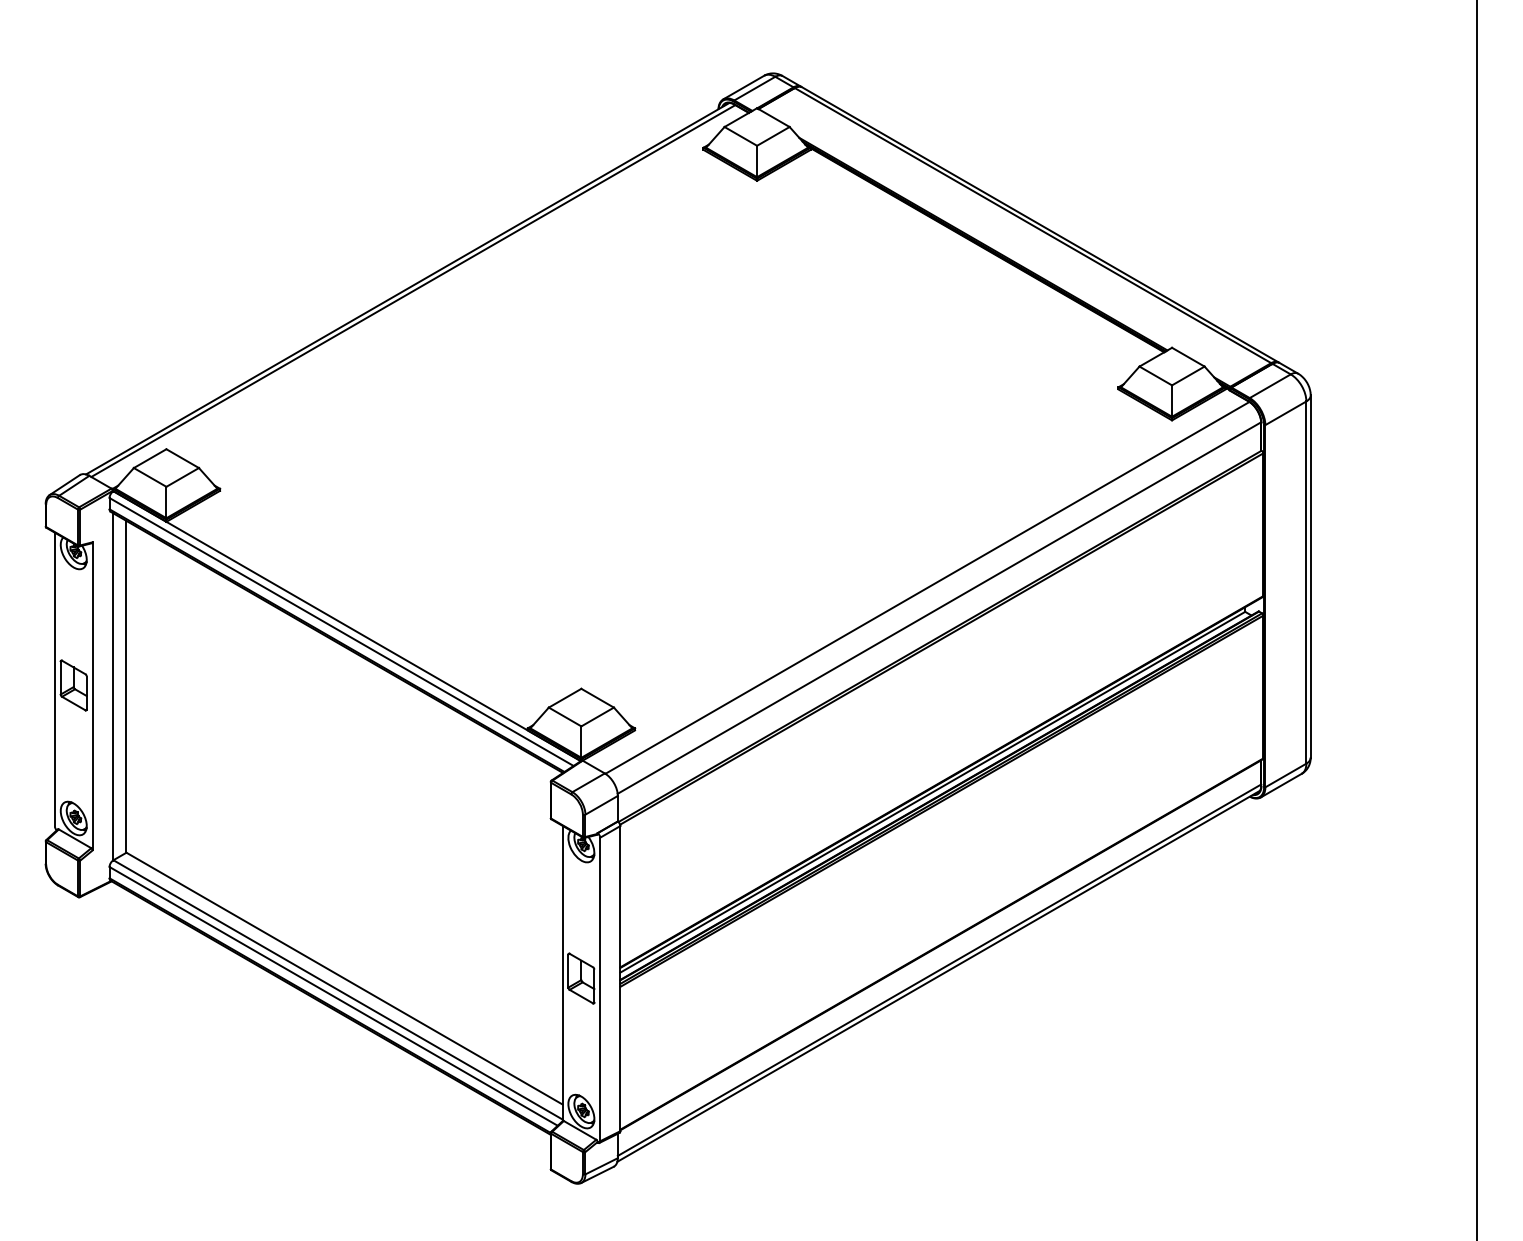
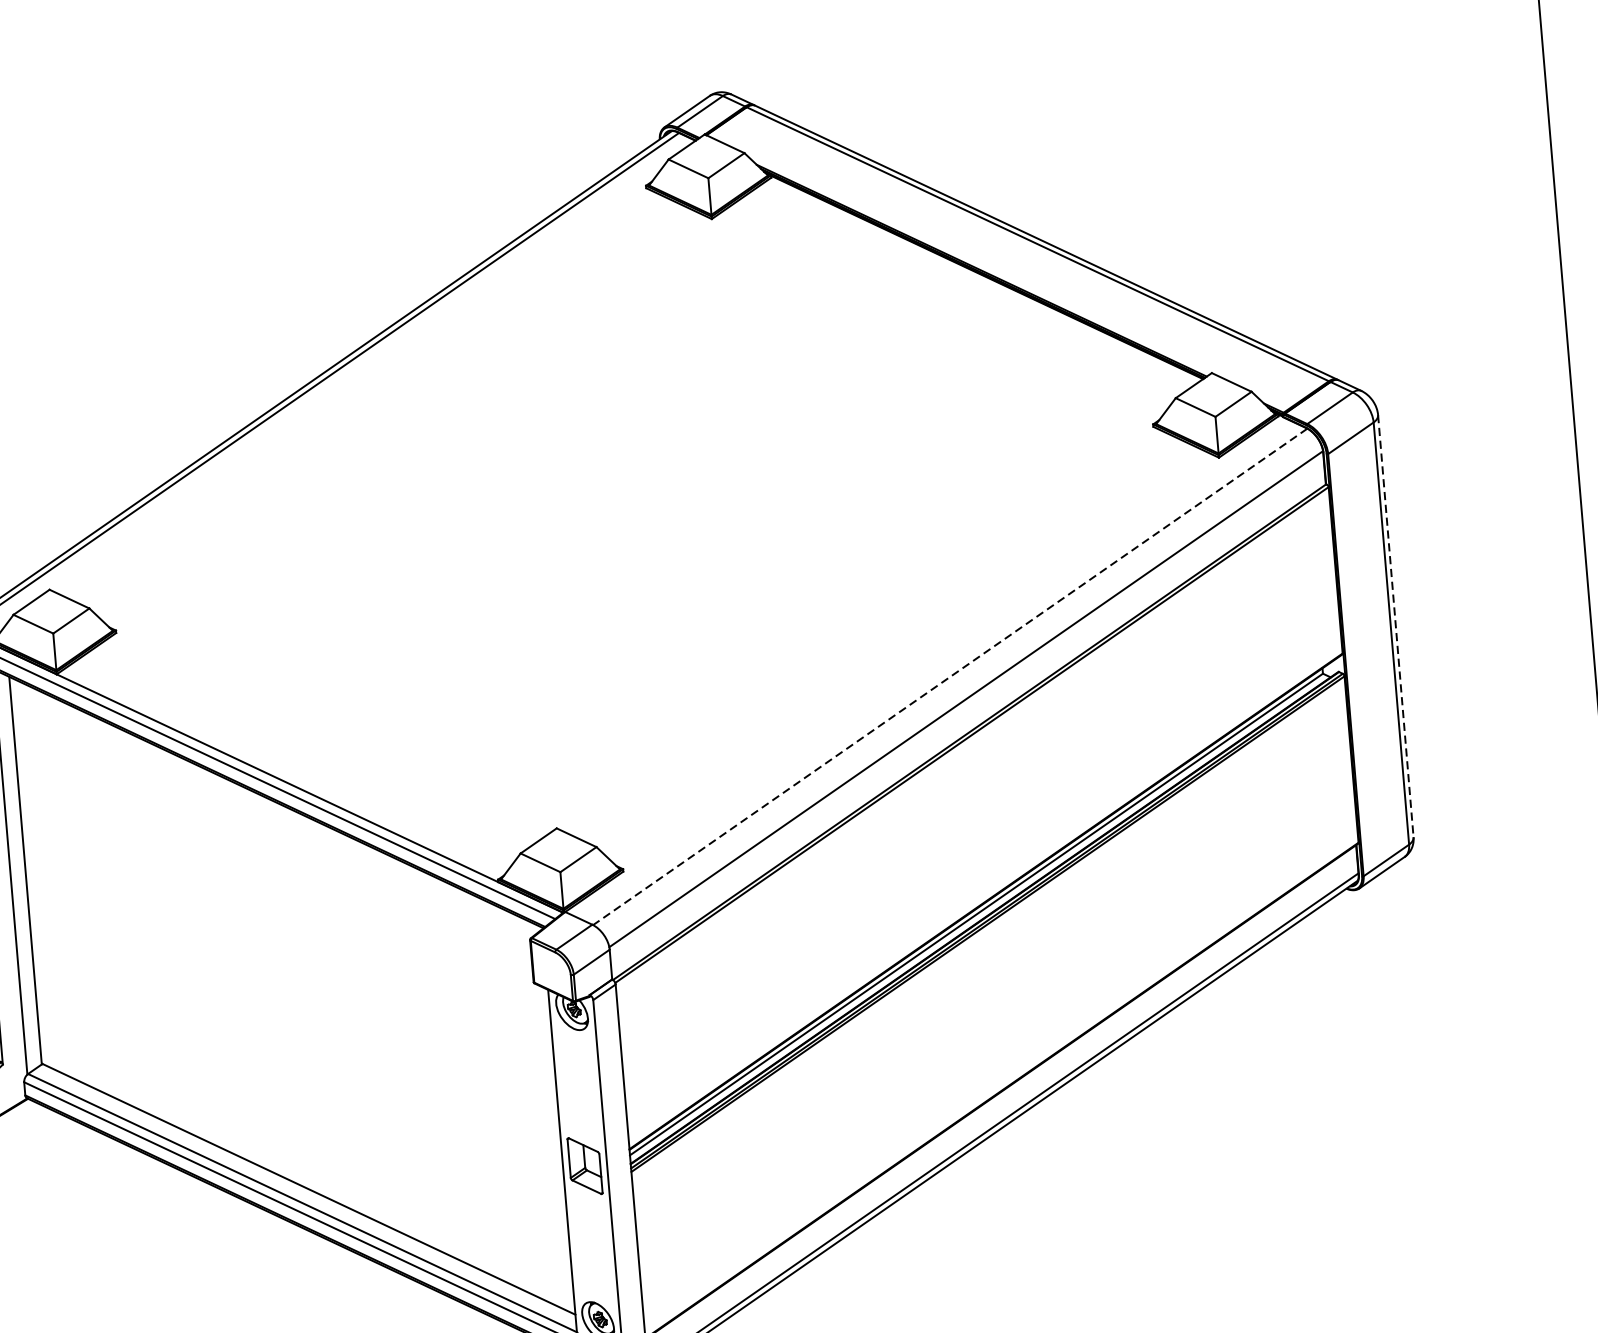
line: (1310, 577) -> (1395, 627), solid -> dashed
line: (927, 587) -> (950, 676), solid -> dashed

